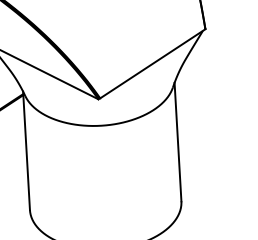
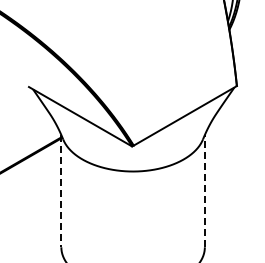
line: (177, 141) -> (204, 190), solid -> dashed
line: (26, 151) -> (61, 191), solid -> dashed

